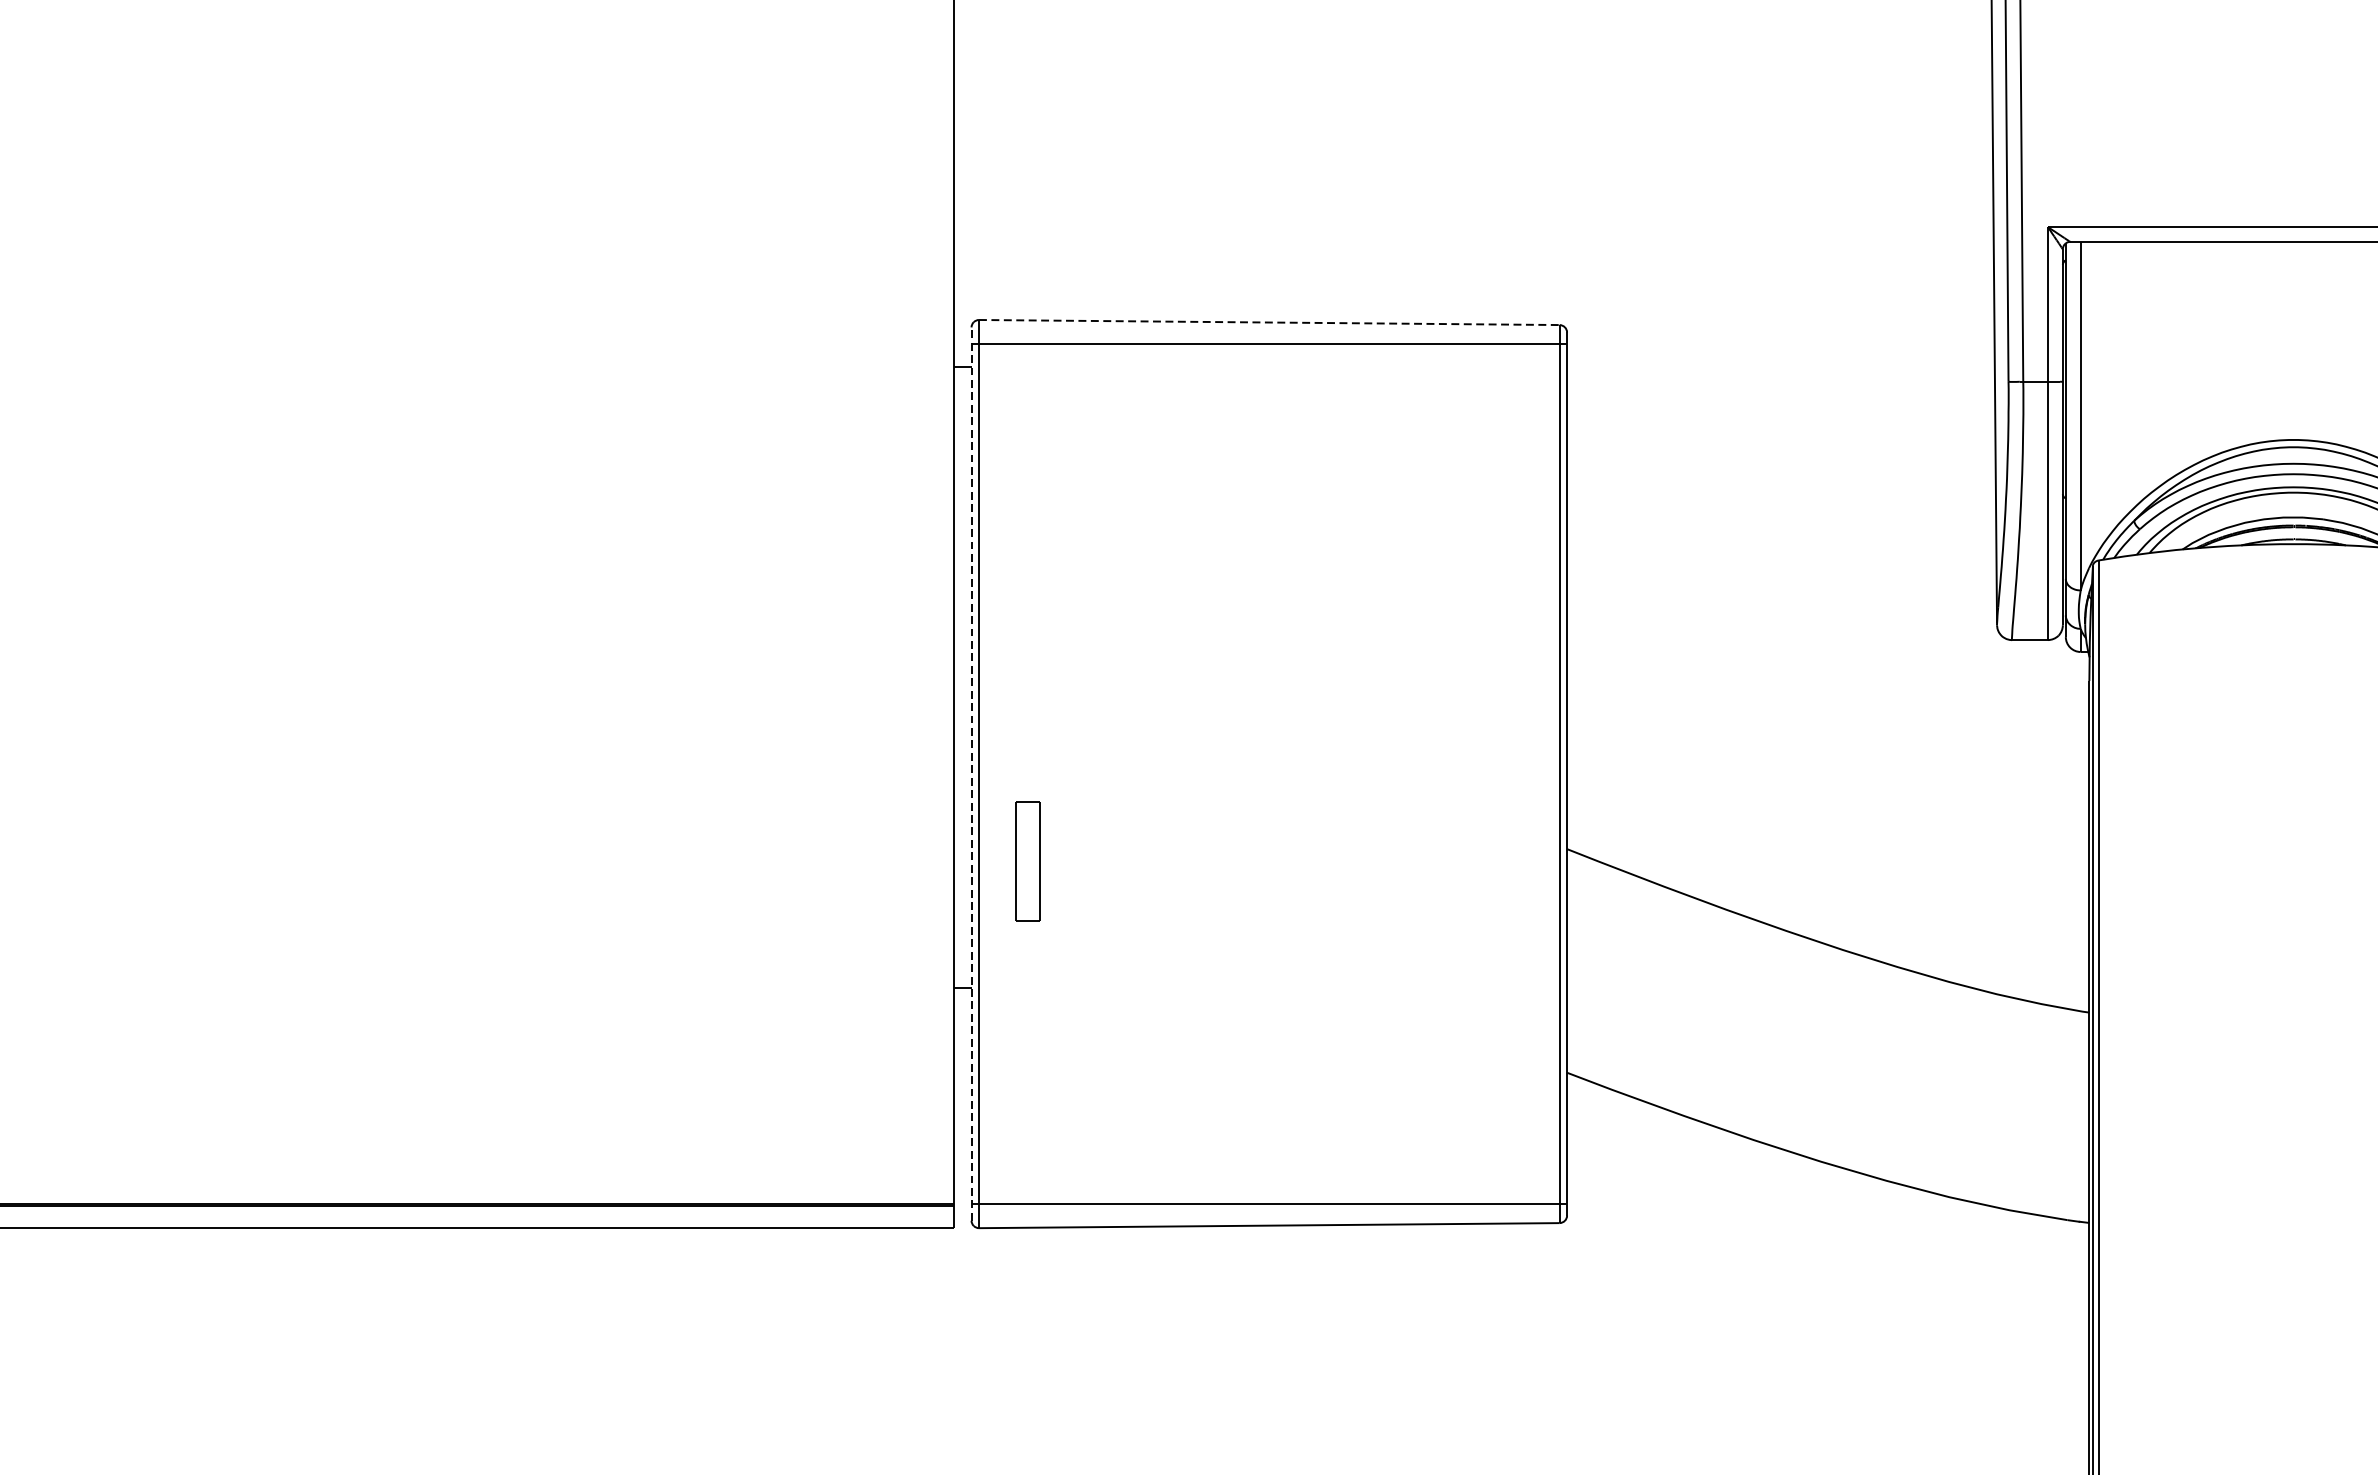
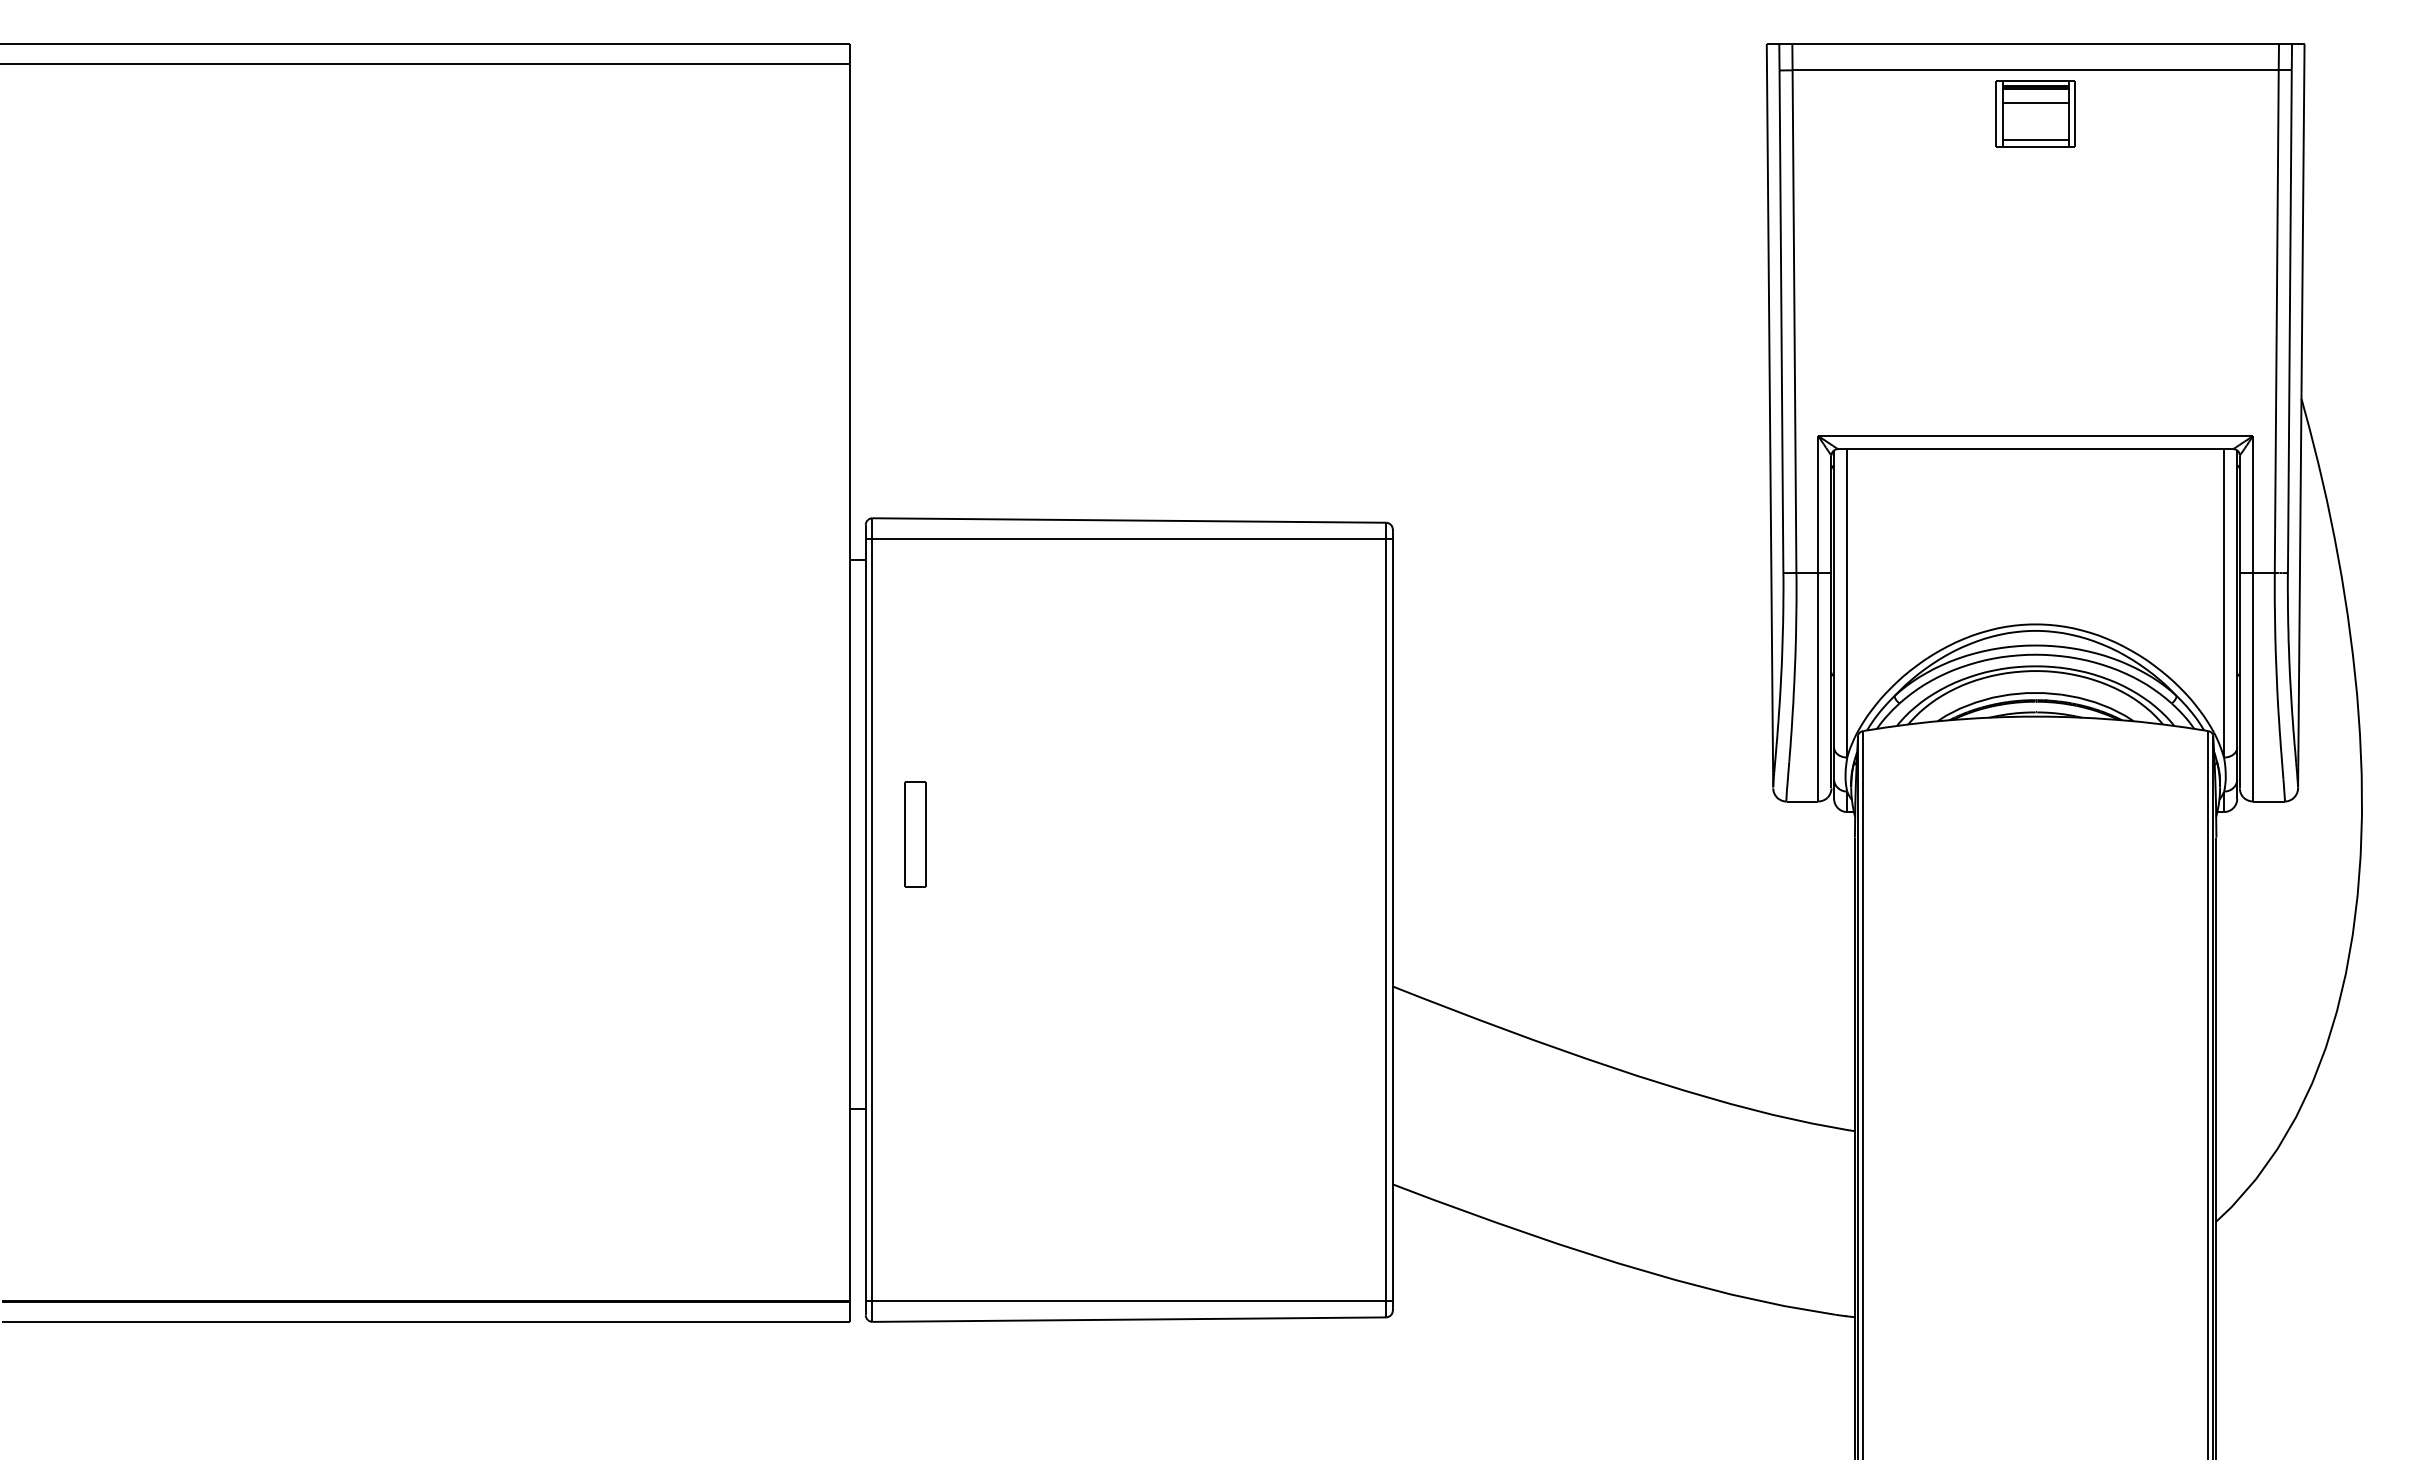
line: (1269, 322) -> (1129, 520), dashed -> solid
line: (971, 773) -> (865, 919), dashed -> solid
part: (1027, 861) -> (915, 834), moved

